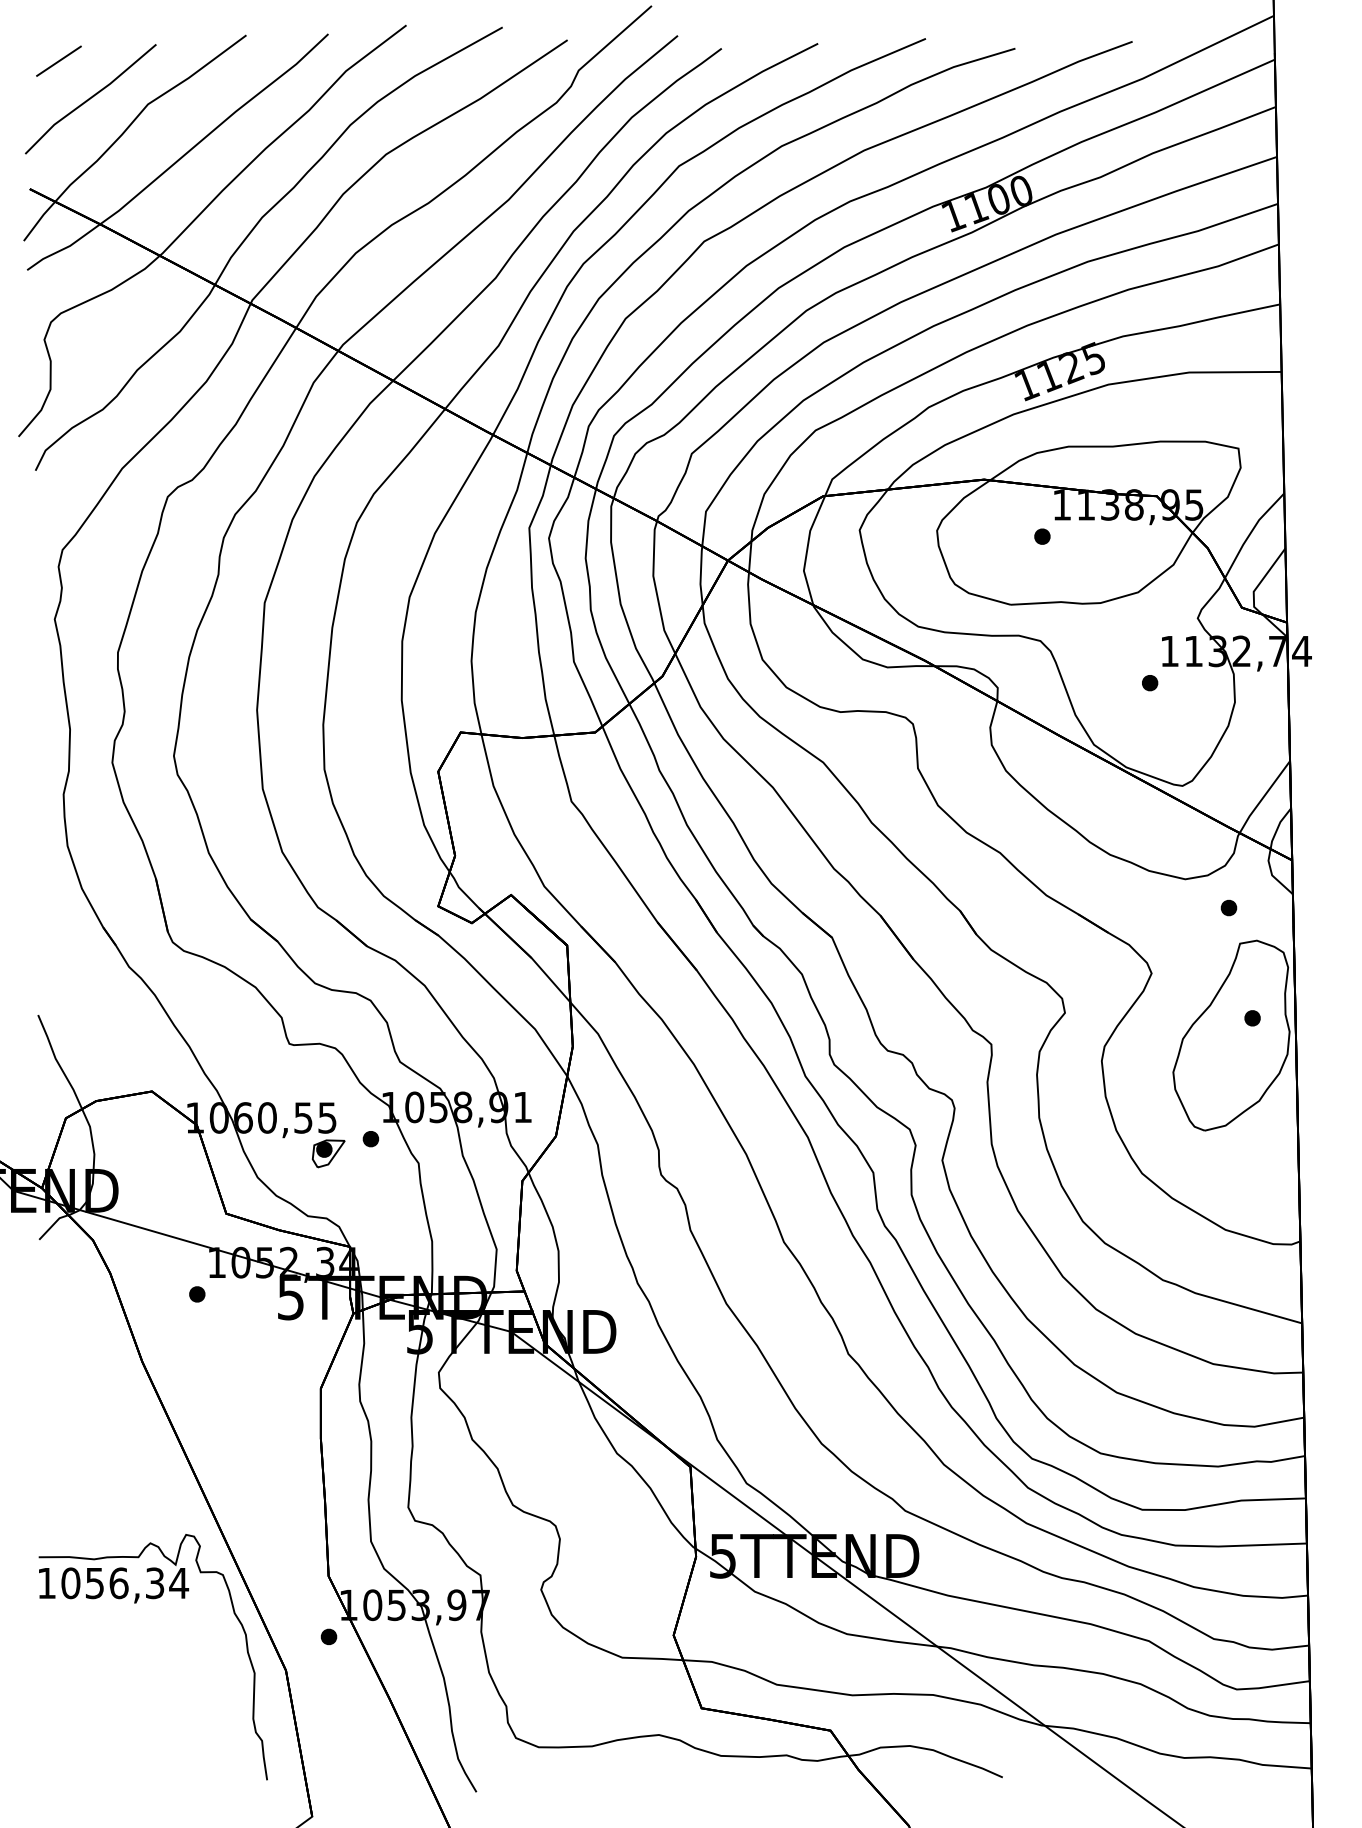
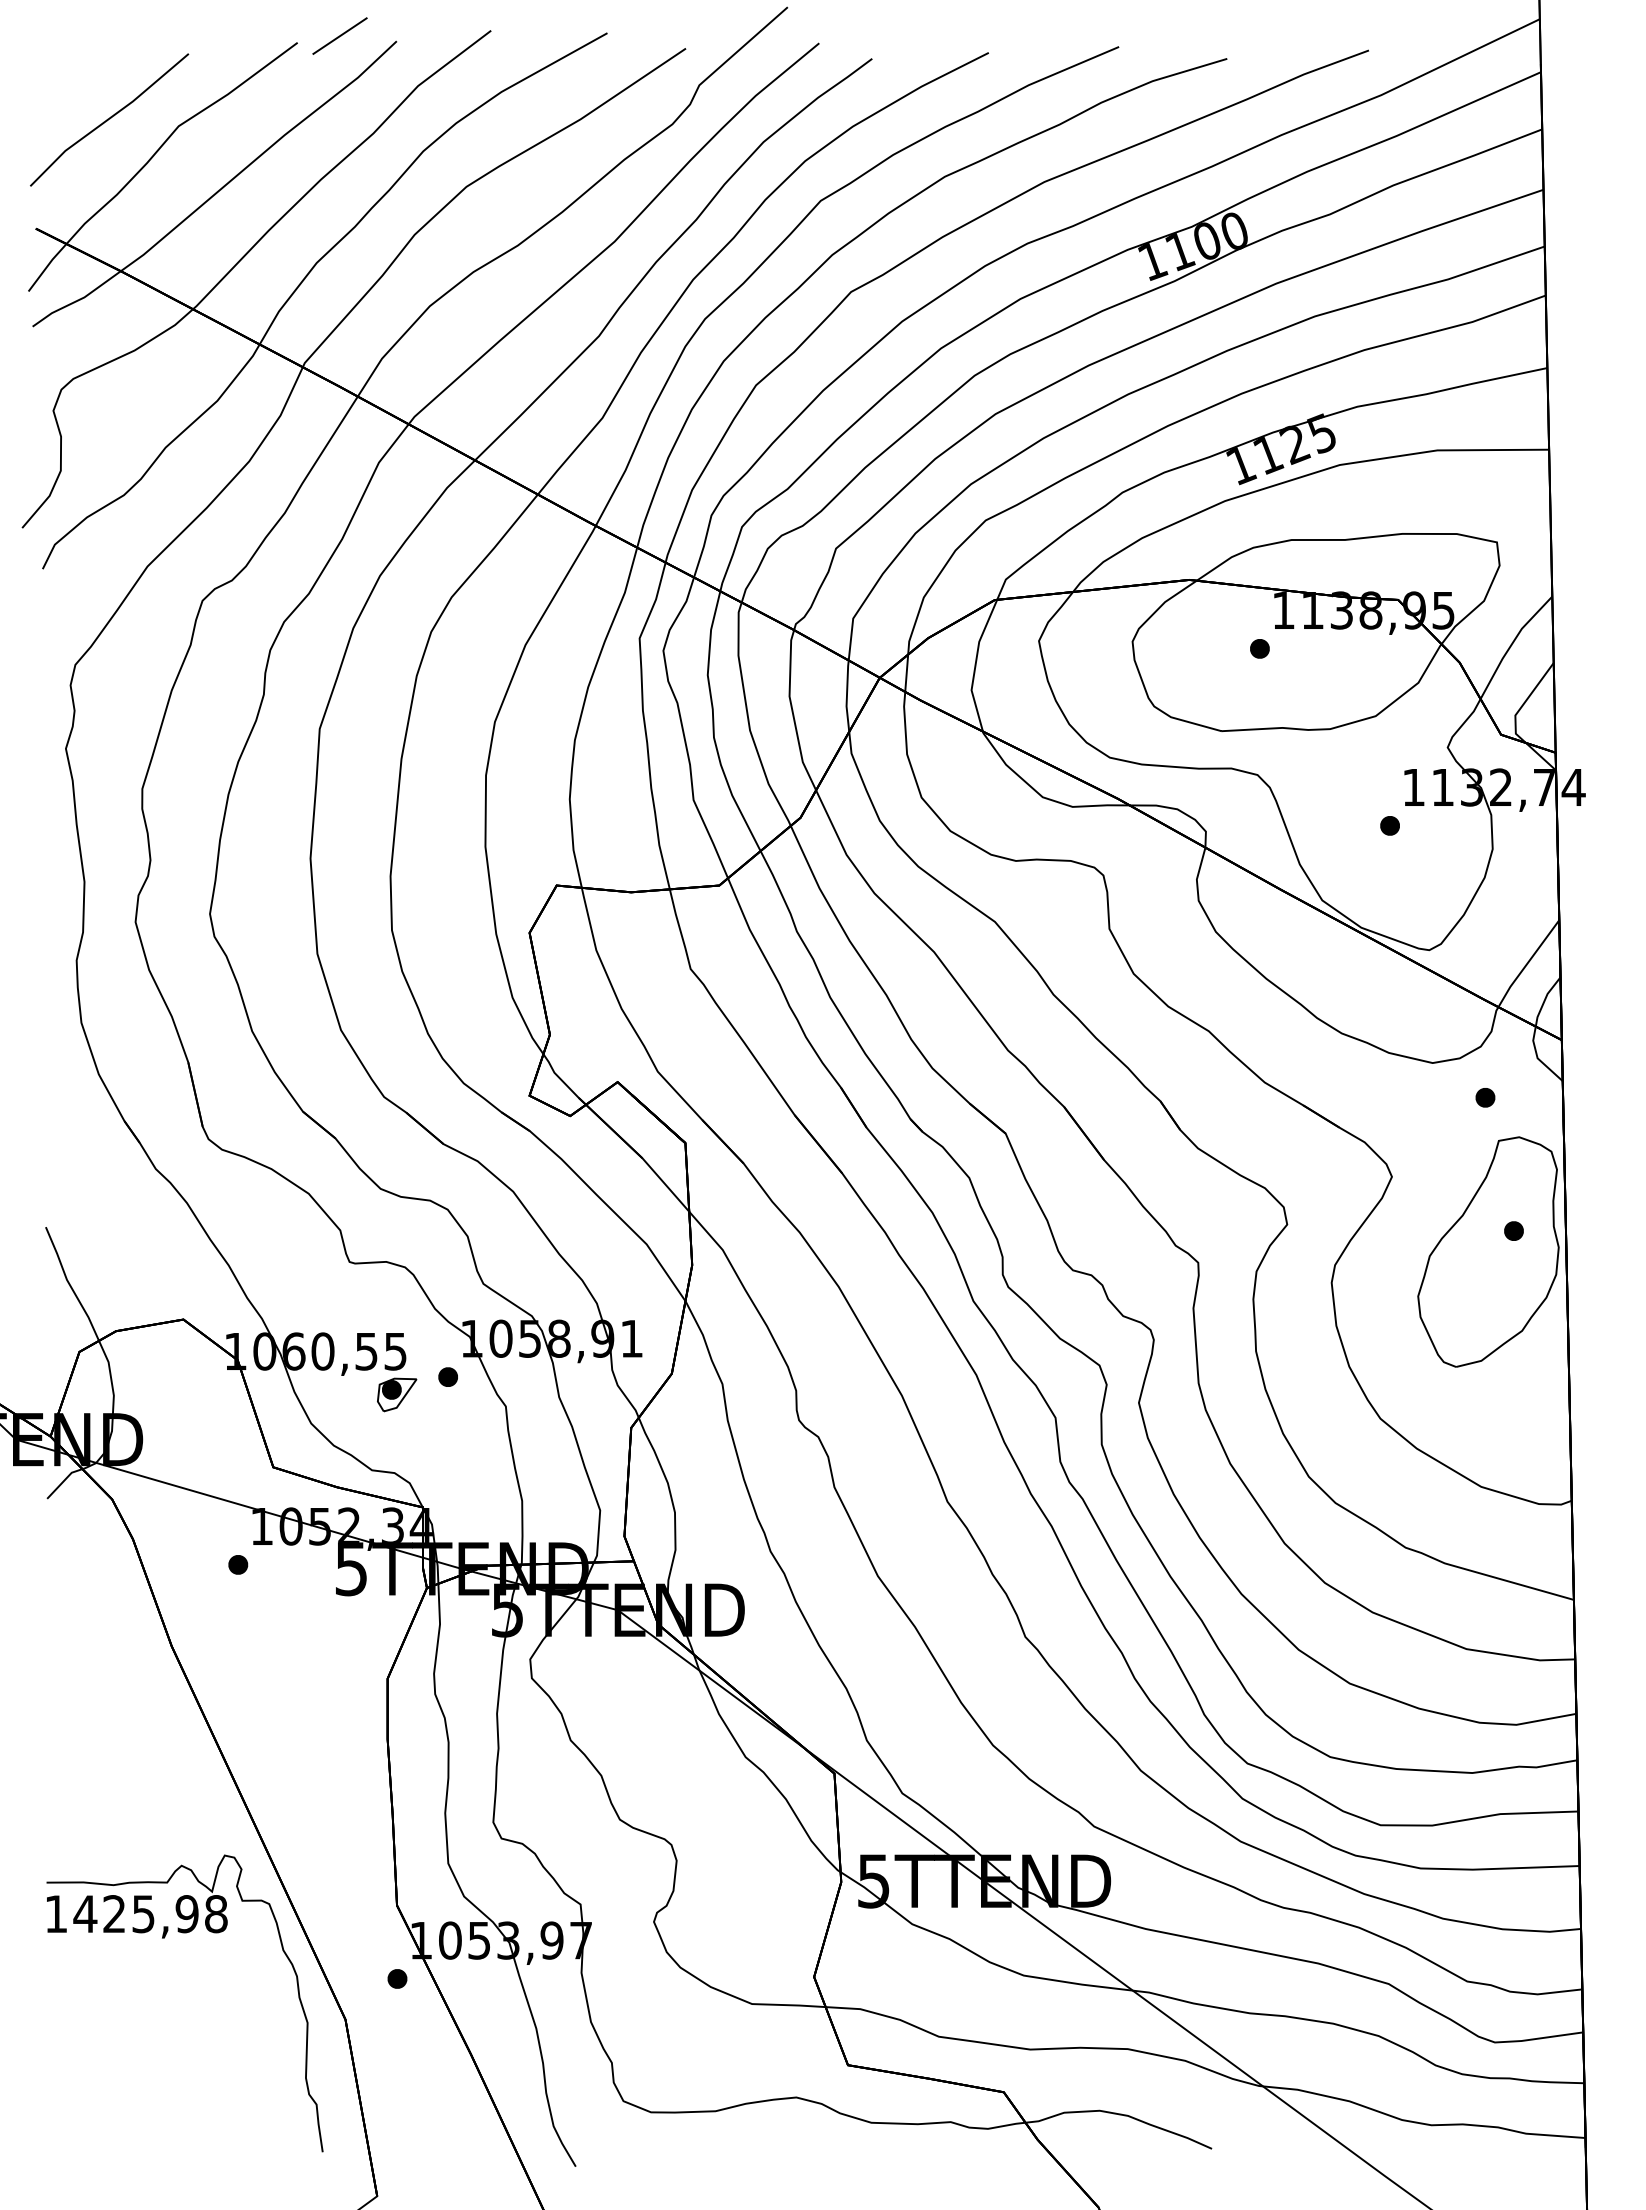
line: (58, 60) -> (339, 35), moved
text: (124, 1583) -> (150, 1914), 1056,34 -> 1425,98

